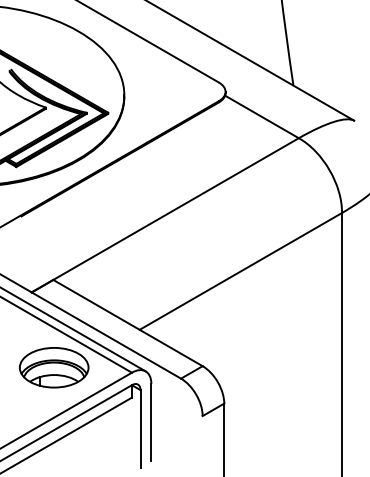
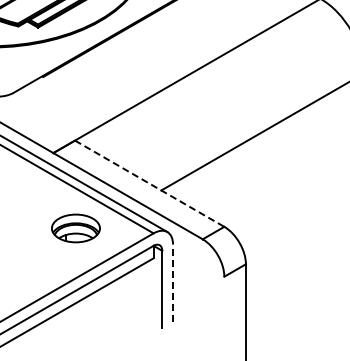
line: (128, 323) -> (150, 184), solid -> dashed
part: (54, 367) -> (76, 228), size x0.7
line: (151, 422) -> (173, 283), solid -> dashed

